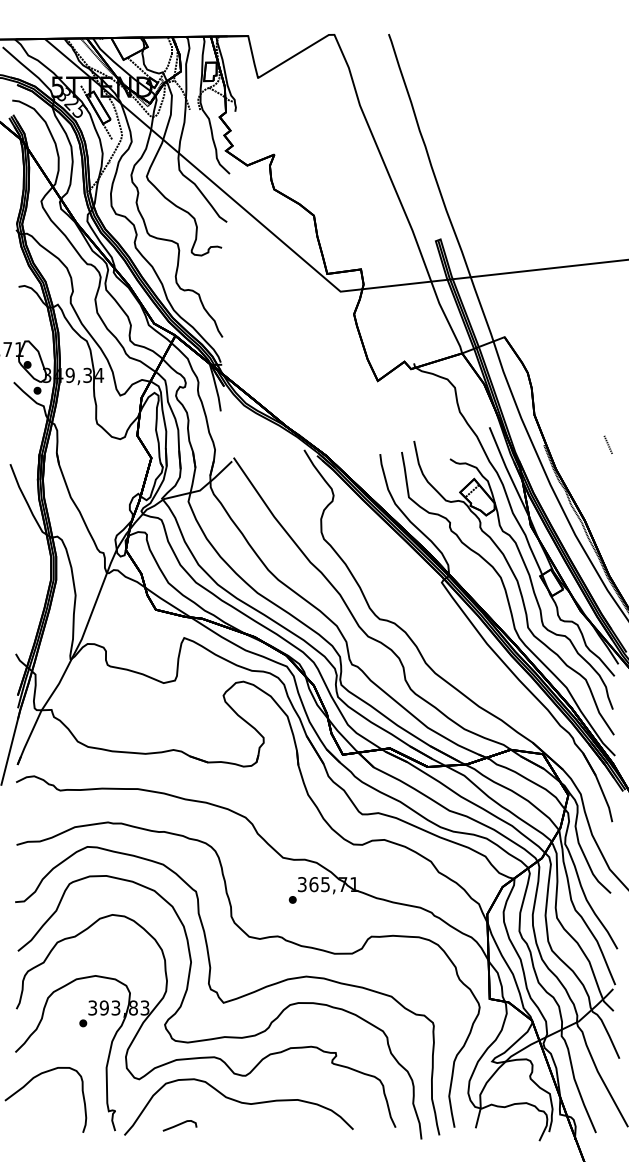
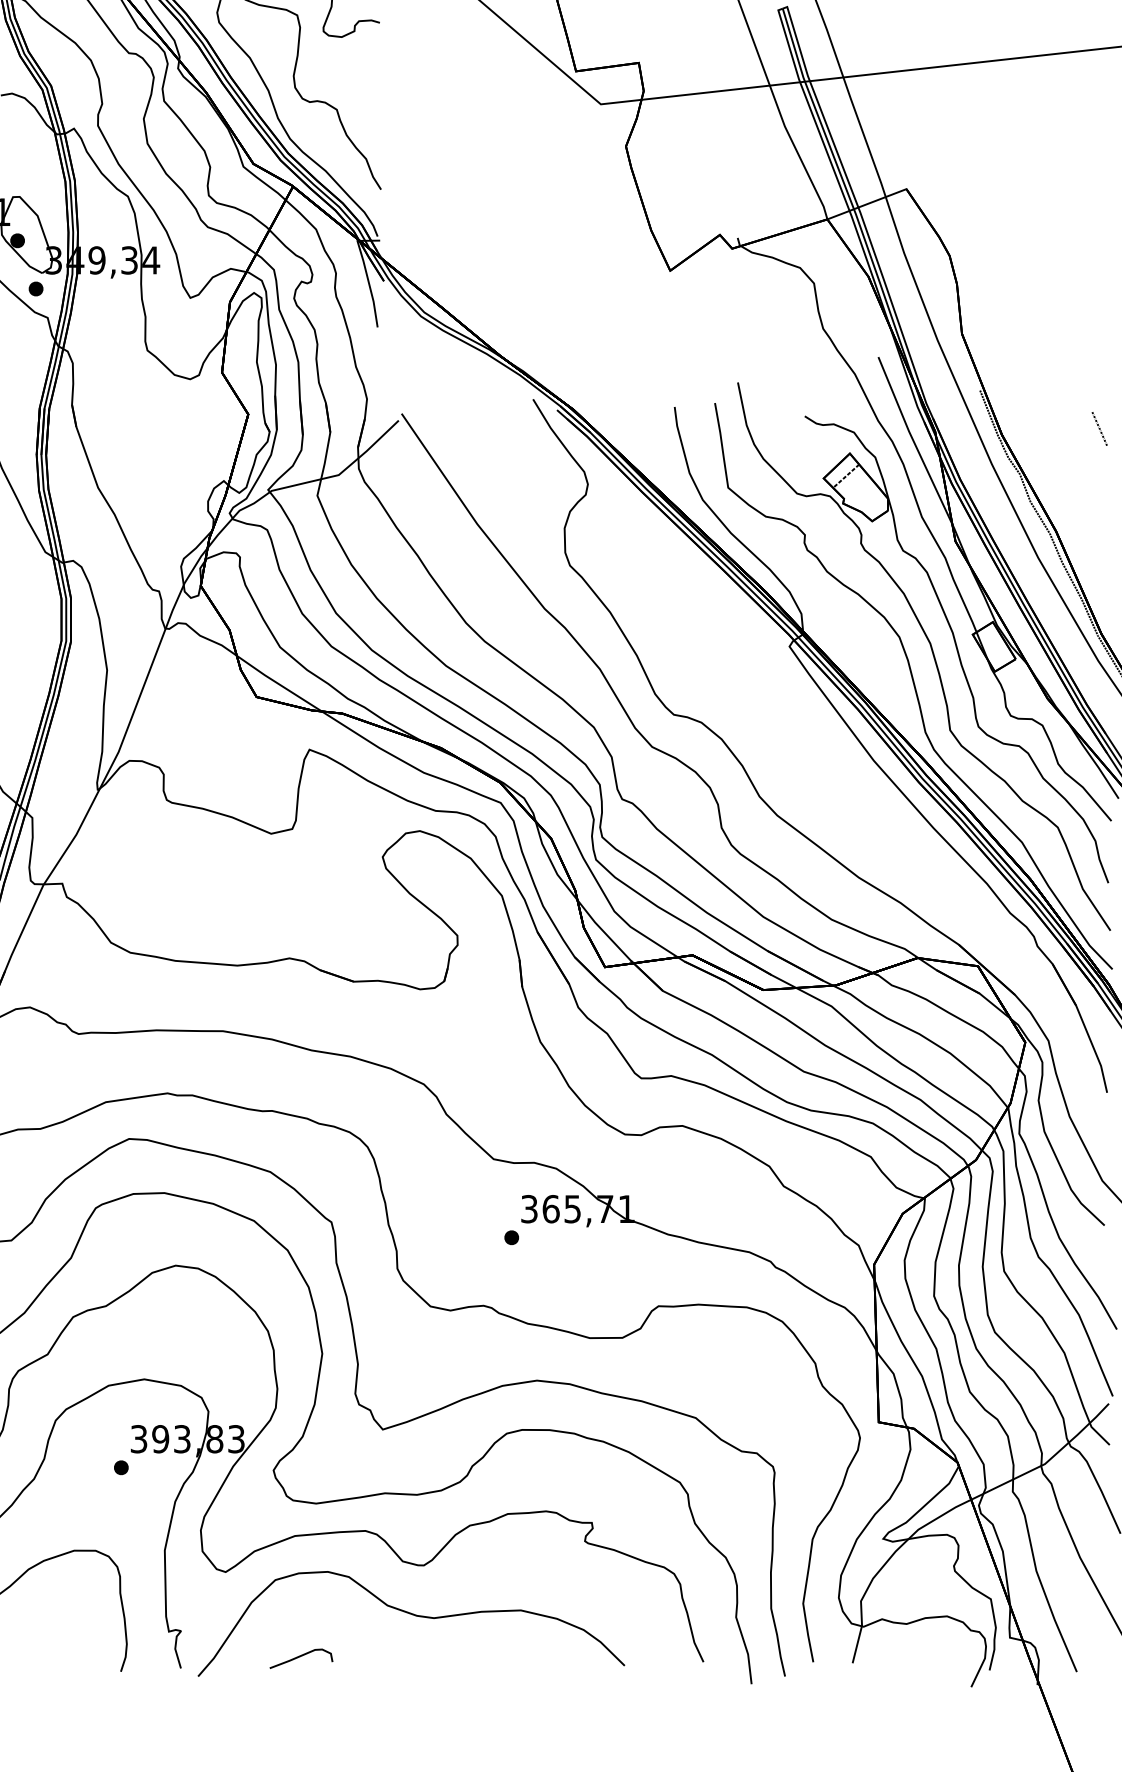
line: (607, 444) -> (1098, 428), moved

